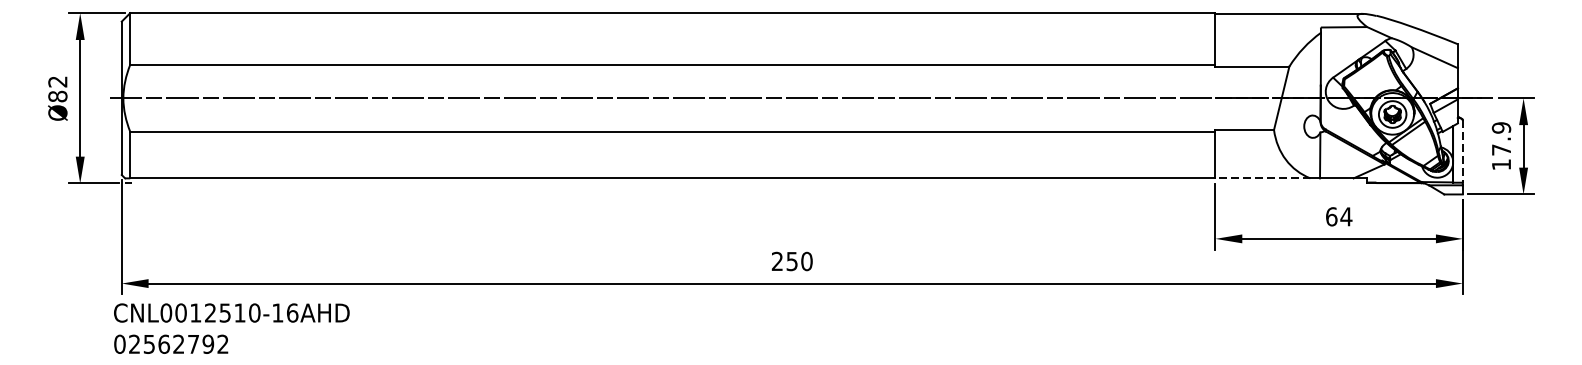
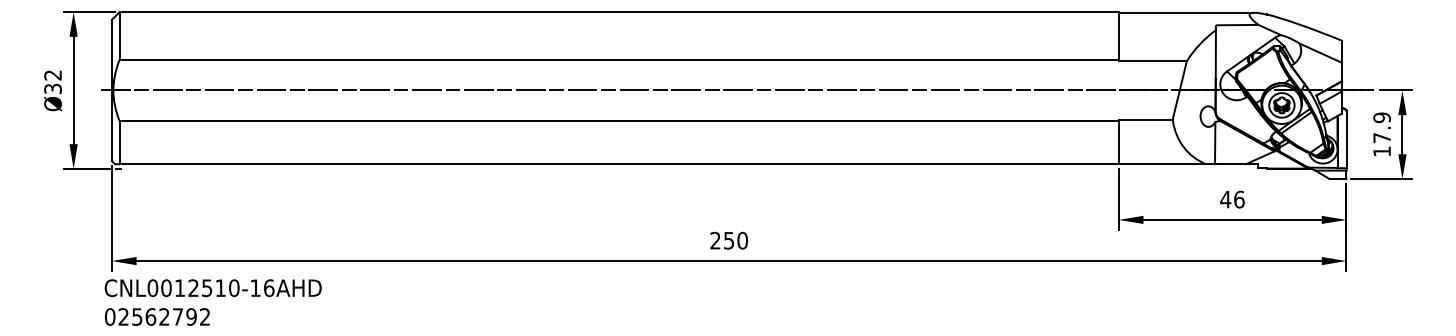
text: (57, 96) -> (52, 88), Ø82 -> Ø32
line: (1462, 151) -> (1346, 139), dashed -> solid
line: (1262, 178) -> (1162, 164), dashed -> solid
text: (1338, 216) -> (1232, 199), 64 -> 46

